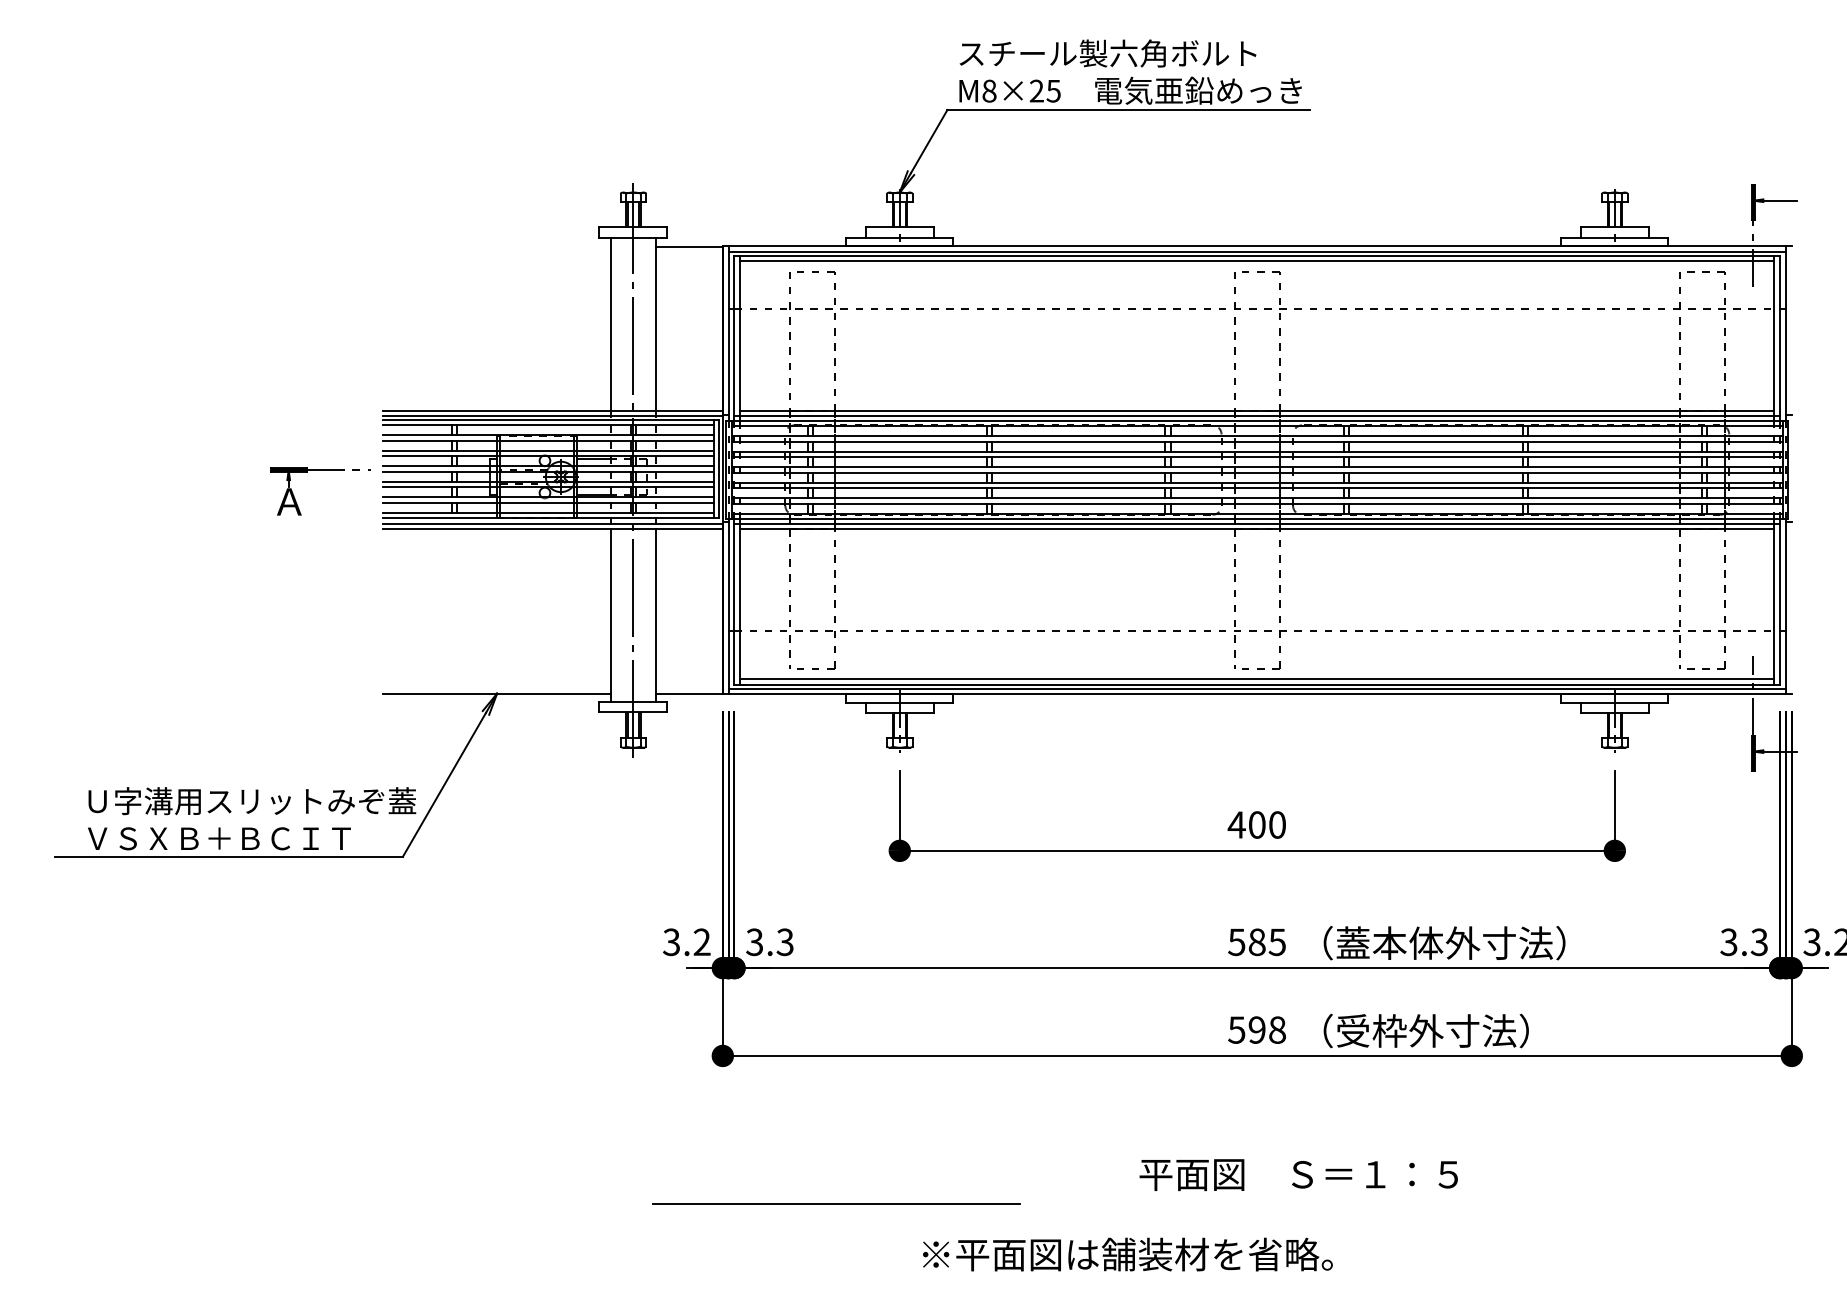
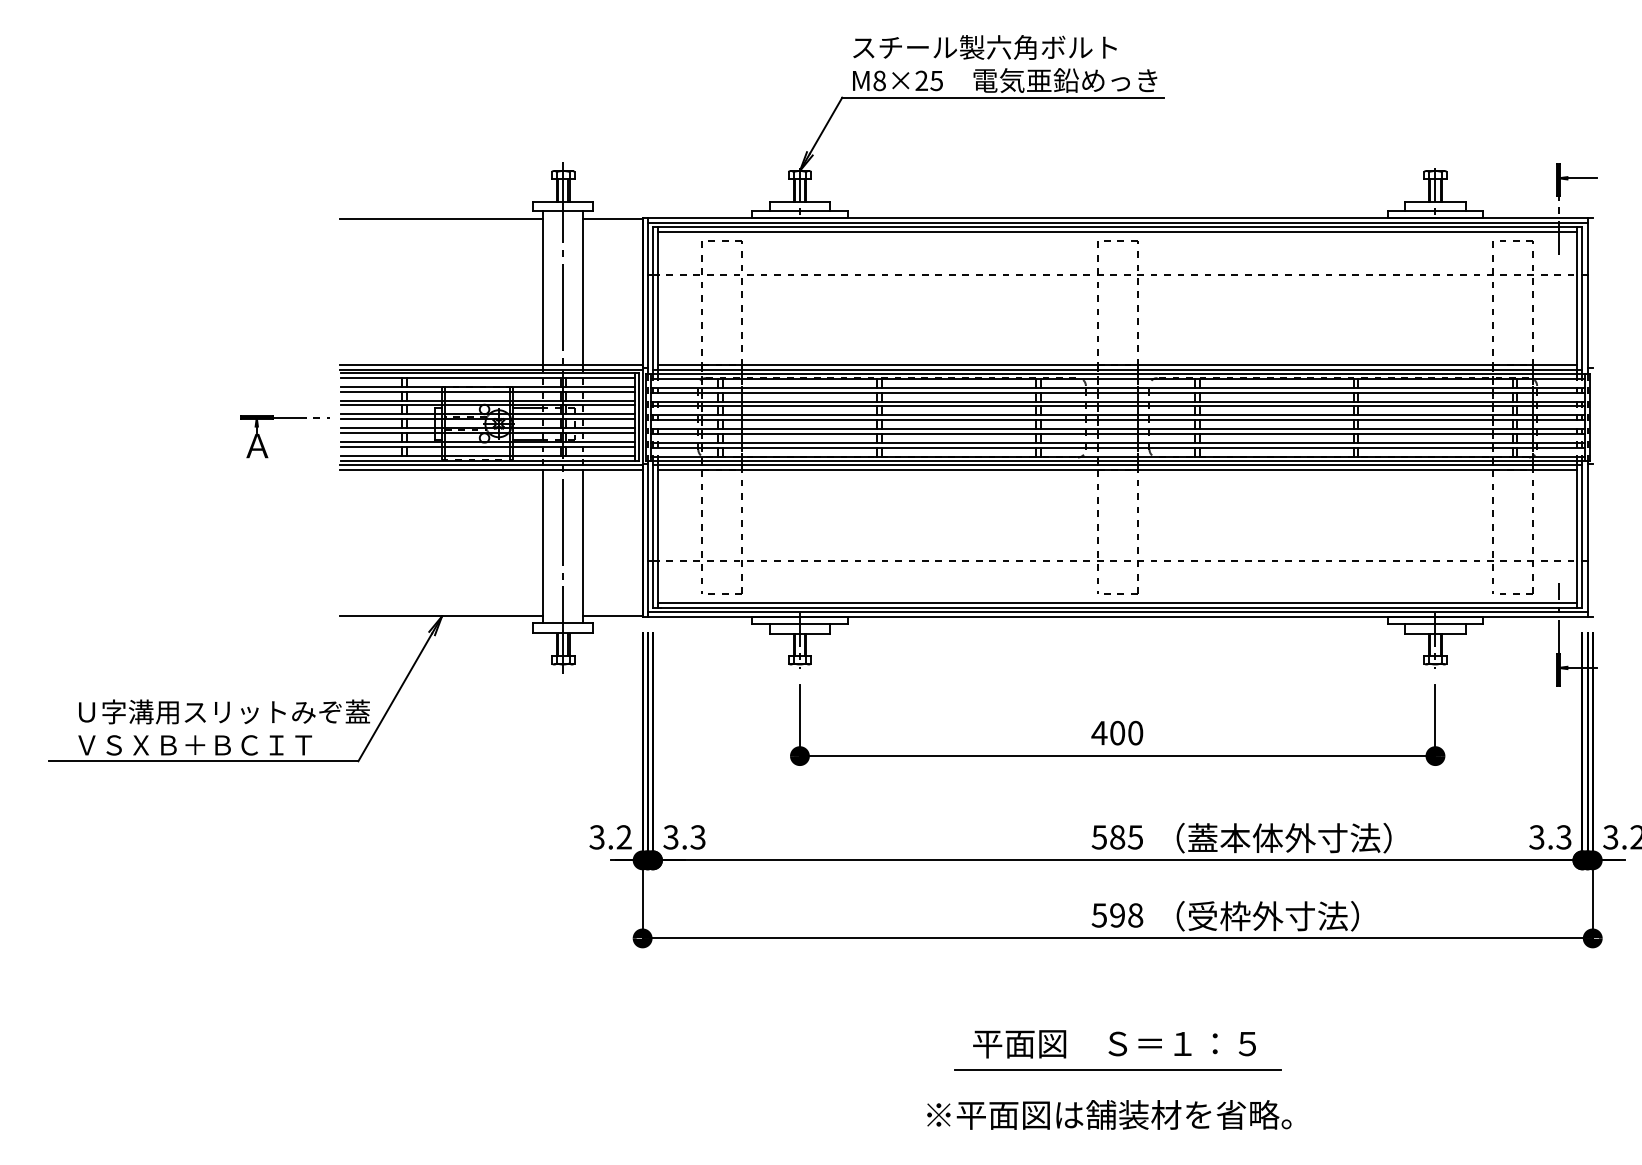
line: (496, 246) -> (441, 218), added
text: (1298, 1175) -> (1114, 1044), moved
line: (836, 1203) -> (1117, 1069), moved
text: (1127, 1254) -> (1108, 1114), moved

